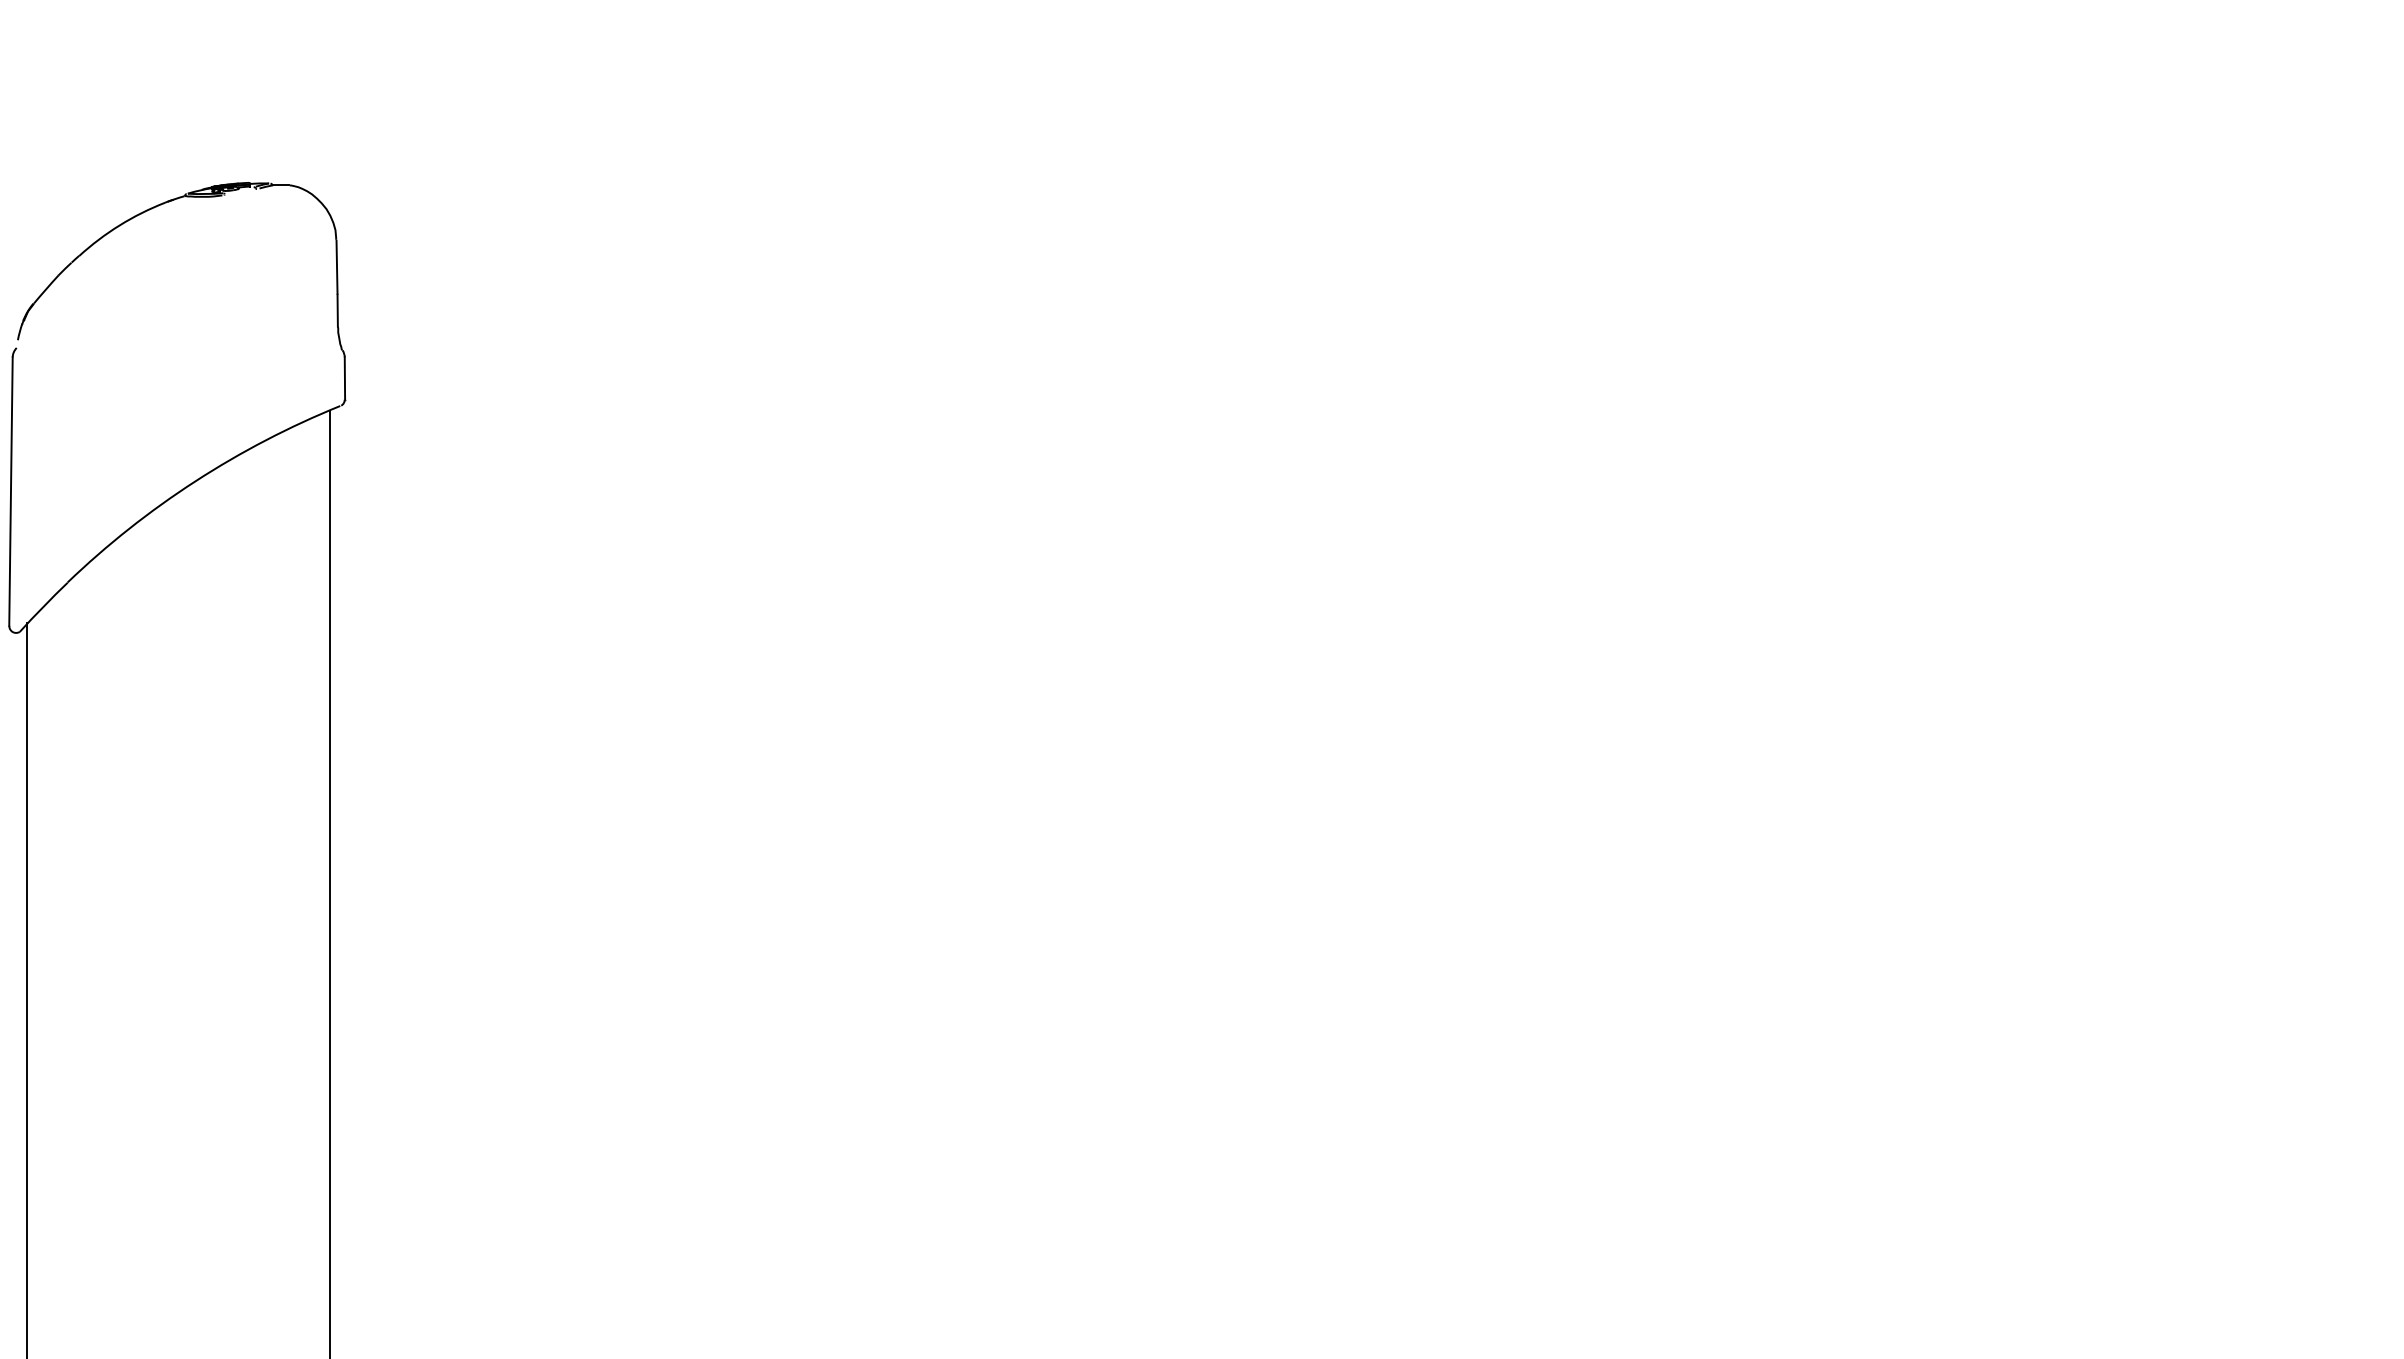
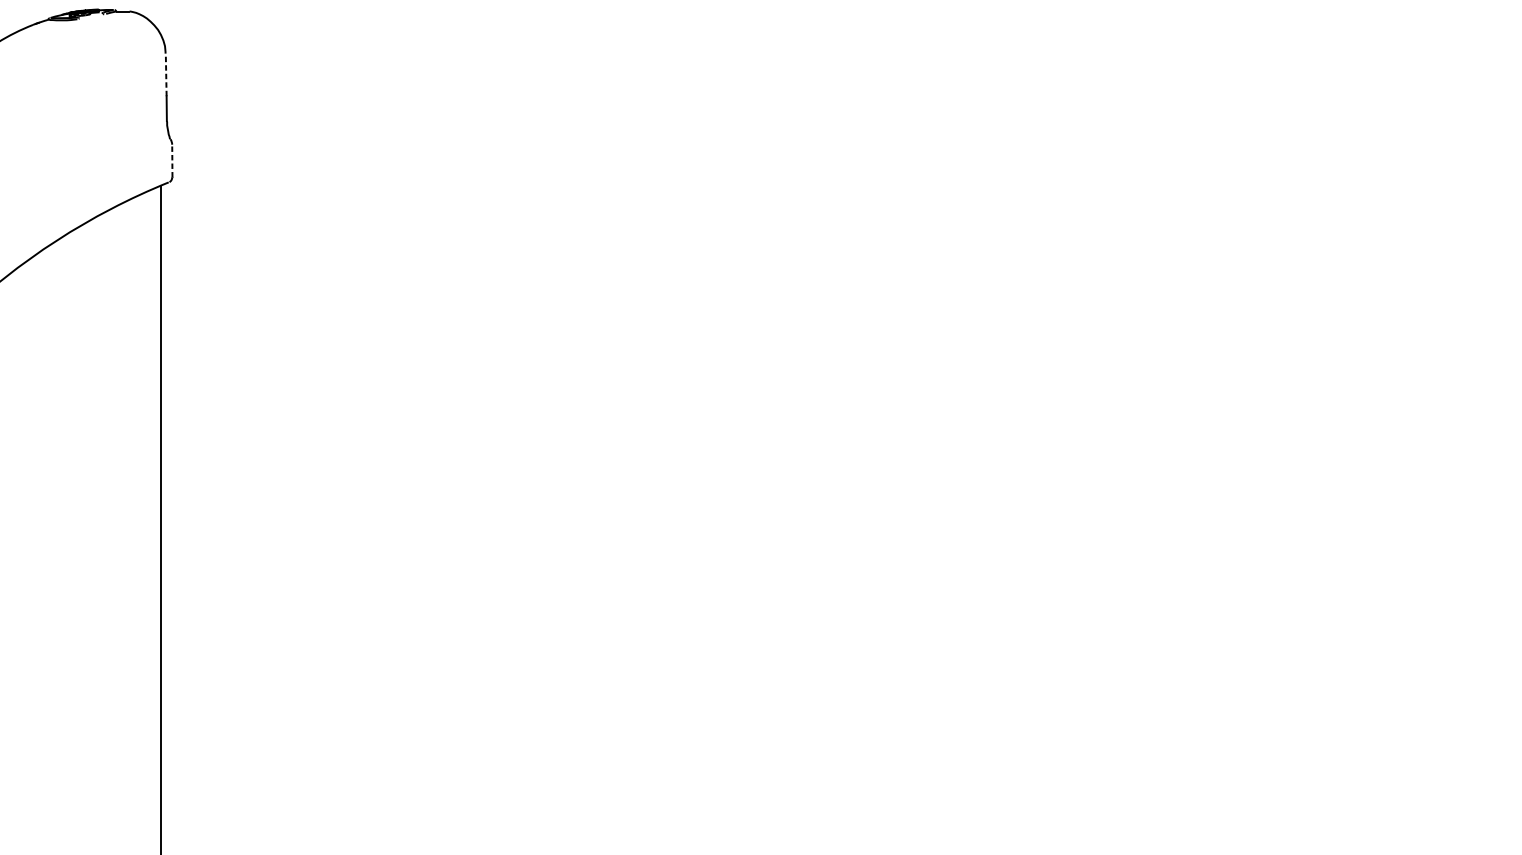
line: (337, 267) -> (166, 75), solid -> dashed
line: (344, 378) -> (172, 161), solid -> dashed

